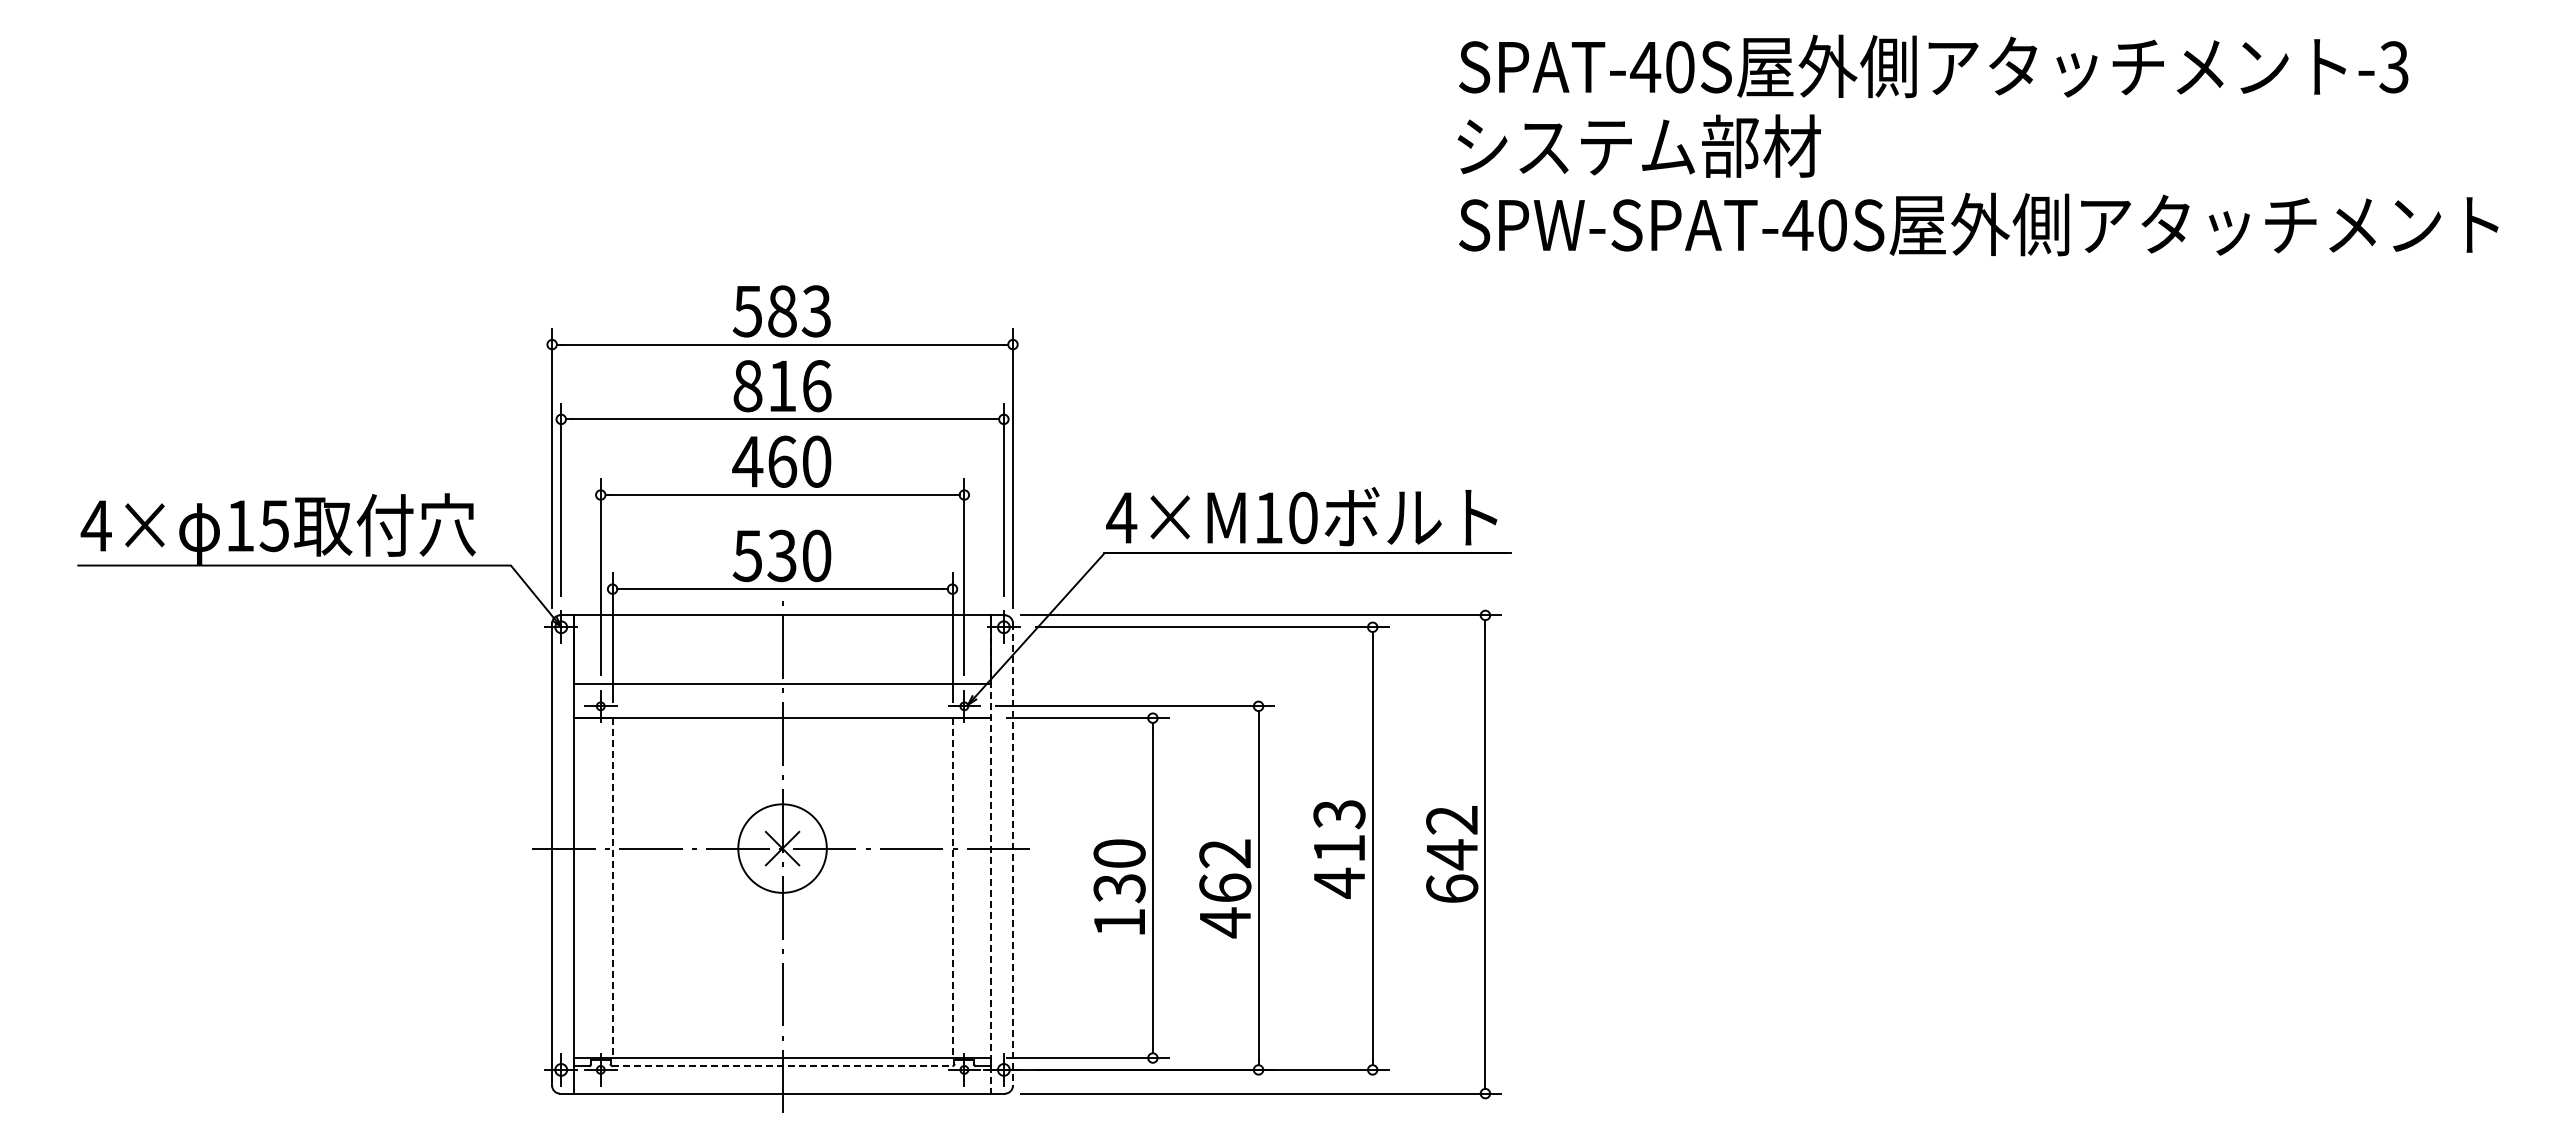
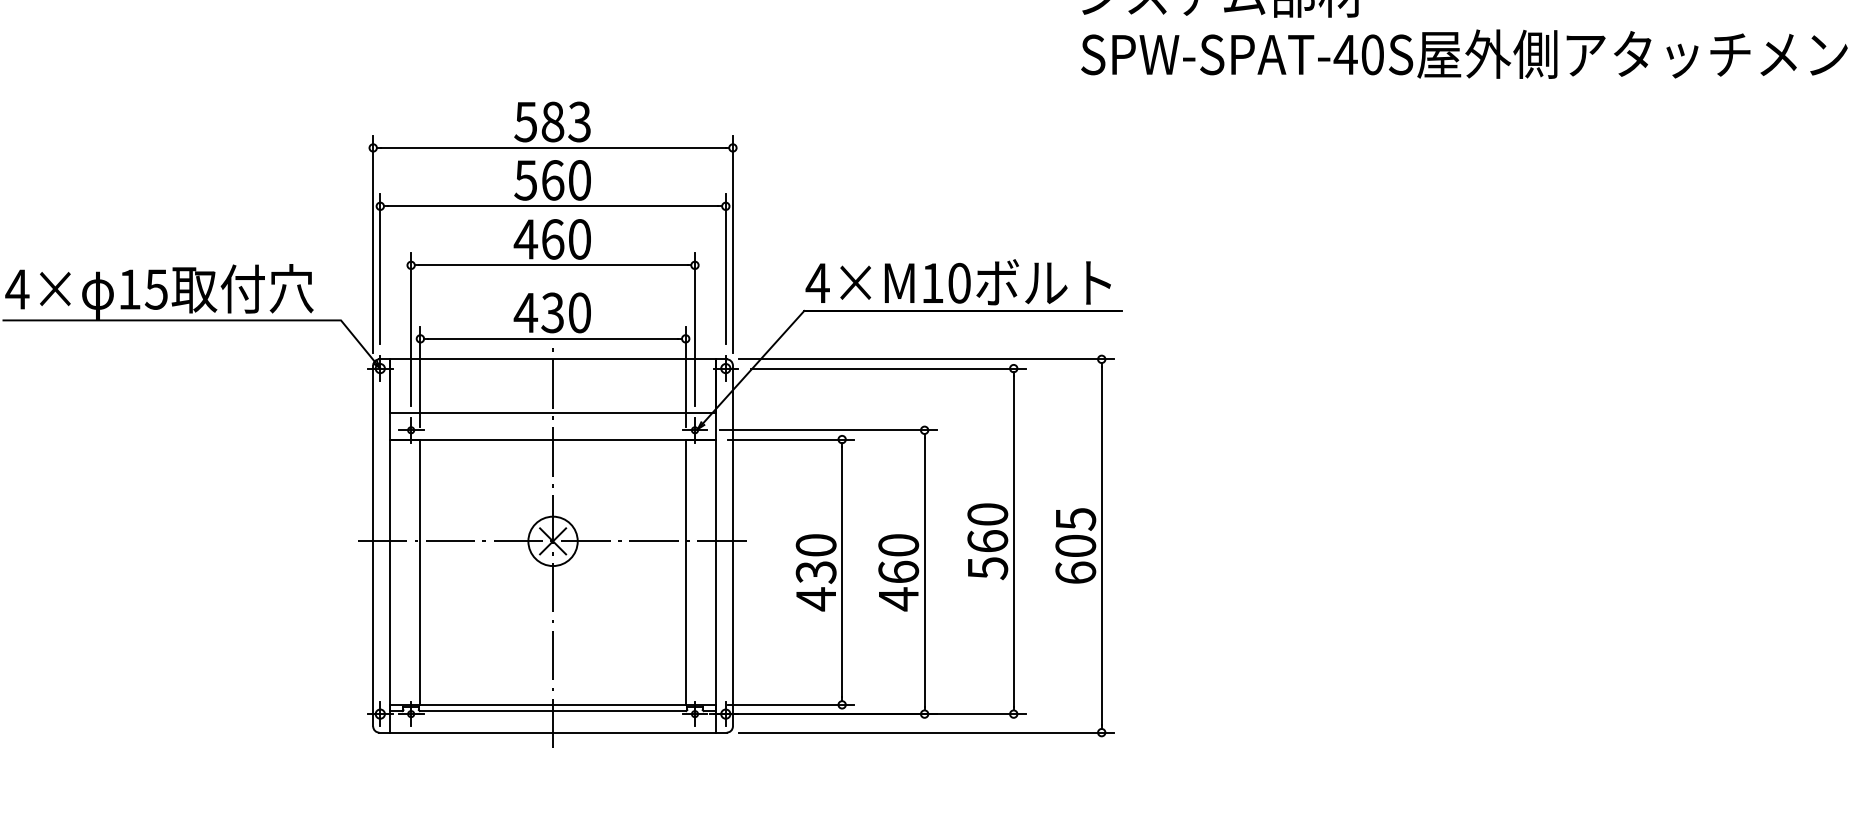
text: (781, 386) -> (552, 180), 816 -> 560
text: (747, 556) -> (525, 313), 530 -> 430
text: (1452, 838) -> (1076, 533), 642 -> 605
circle: (782, 848) -> (553, 541), size x0.71
text: (1339, 849) -> (987, 542), 413 -> 560
text: (1225, 853) -> (898, 545), 462 -> 460
line: (990, 855) -> (715, 546), dashed -> solid
line: (1012, 855) -> (732, 546), dashed -> solid
line: (612, 888) -> (420, 572), dashed -> solid
line: (952, 888) -> (685, 572), dashed -> solid
text: (1119, 922) -> (816, 599), 130 -> 430
line: (782, 1065) -> (553, 710), dashed -> solid

